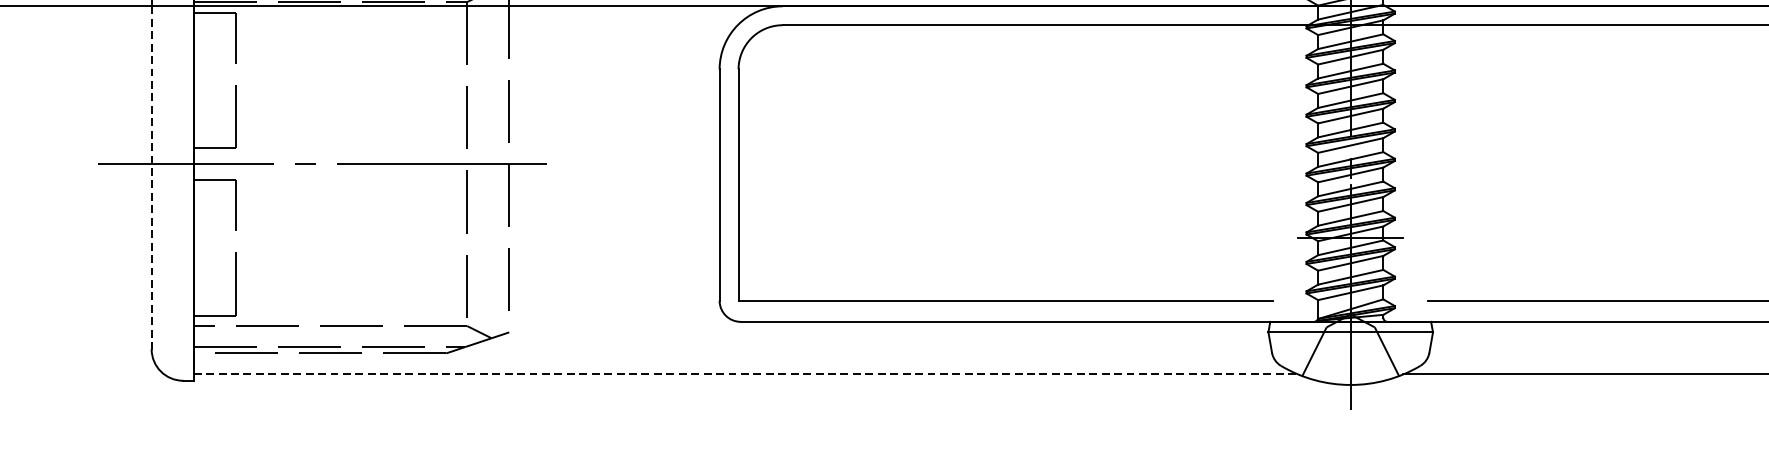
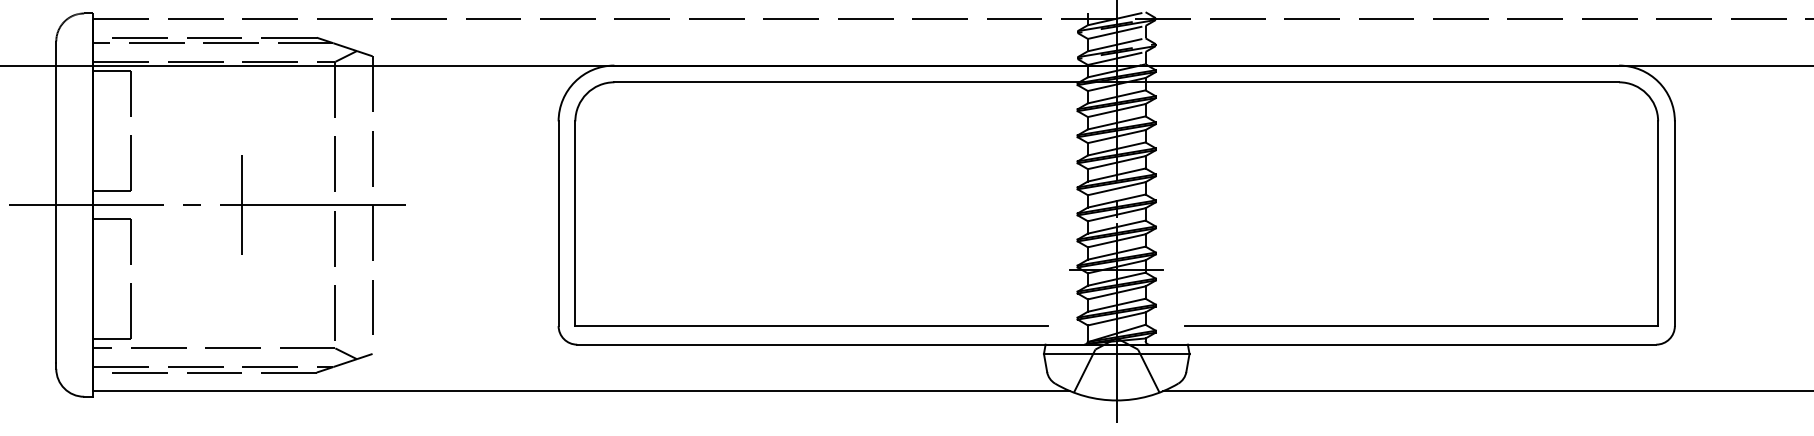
line: (362, 163) -> (242, 204), added
line: (151, 174) -> (56, 214), dashed -> solid
line: (746, 374) -> (582, 391), dashed -> solid

